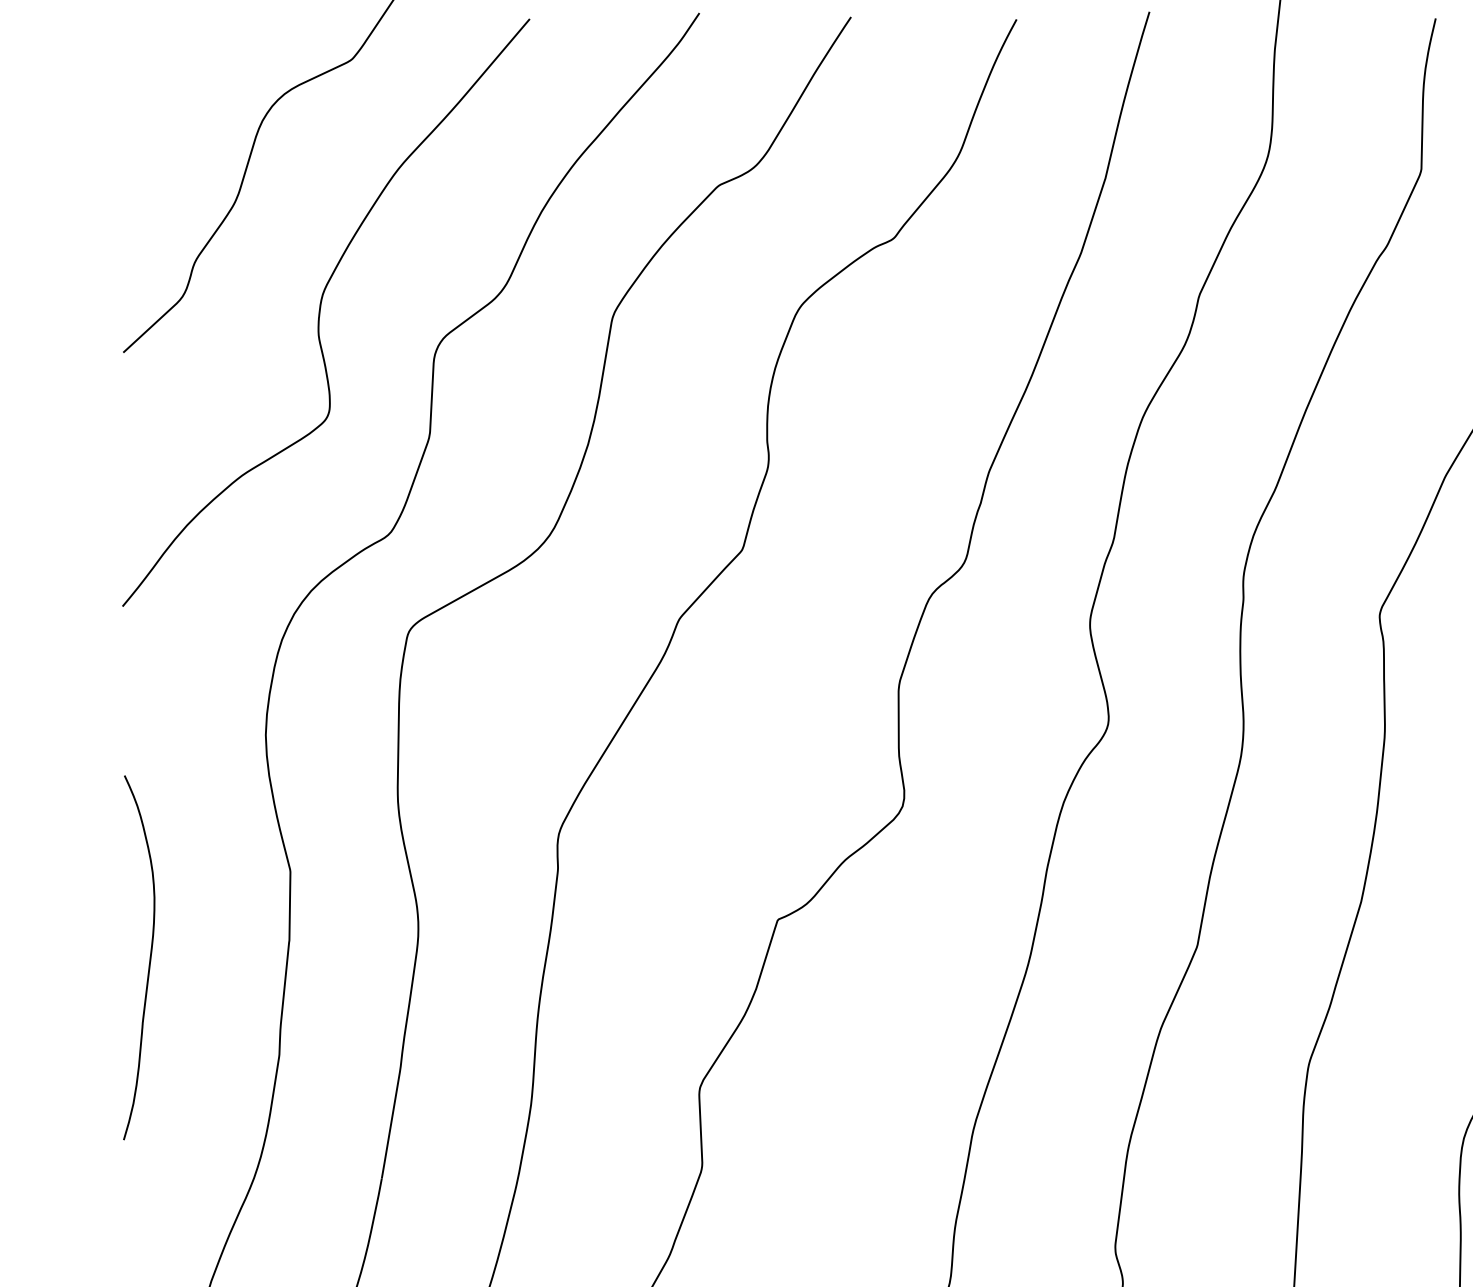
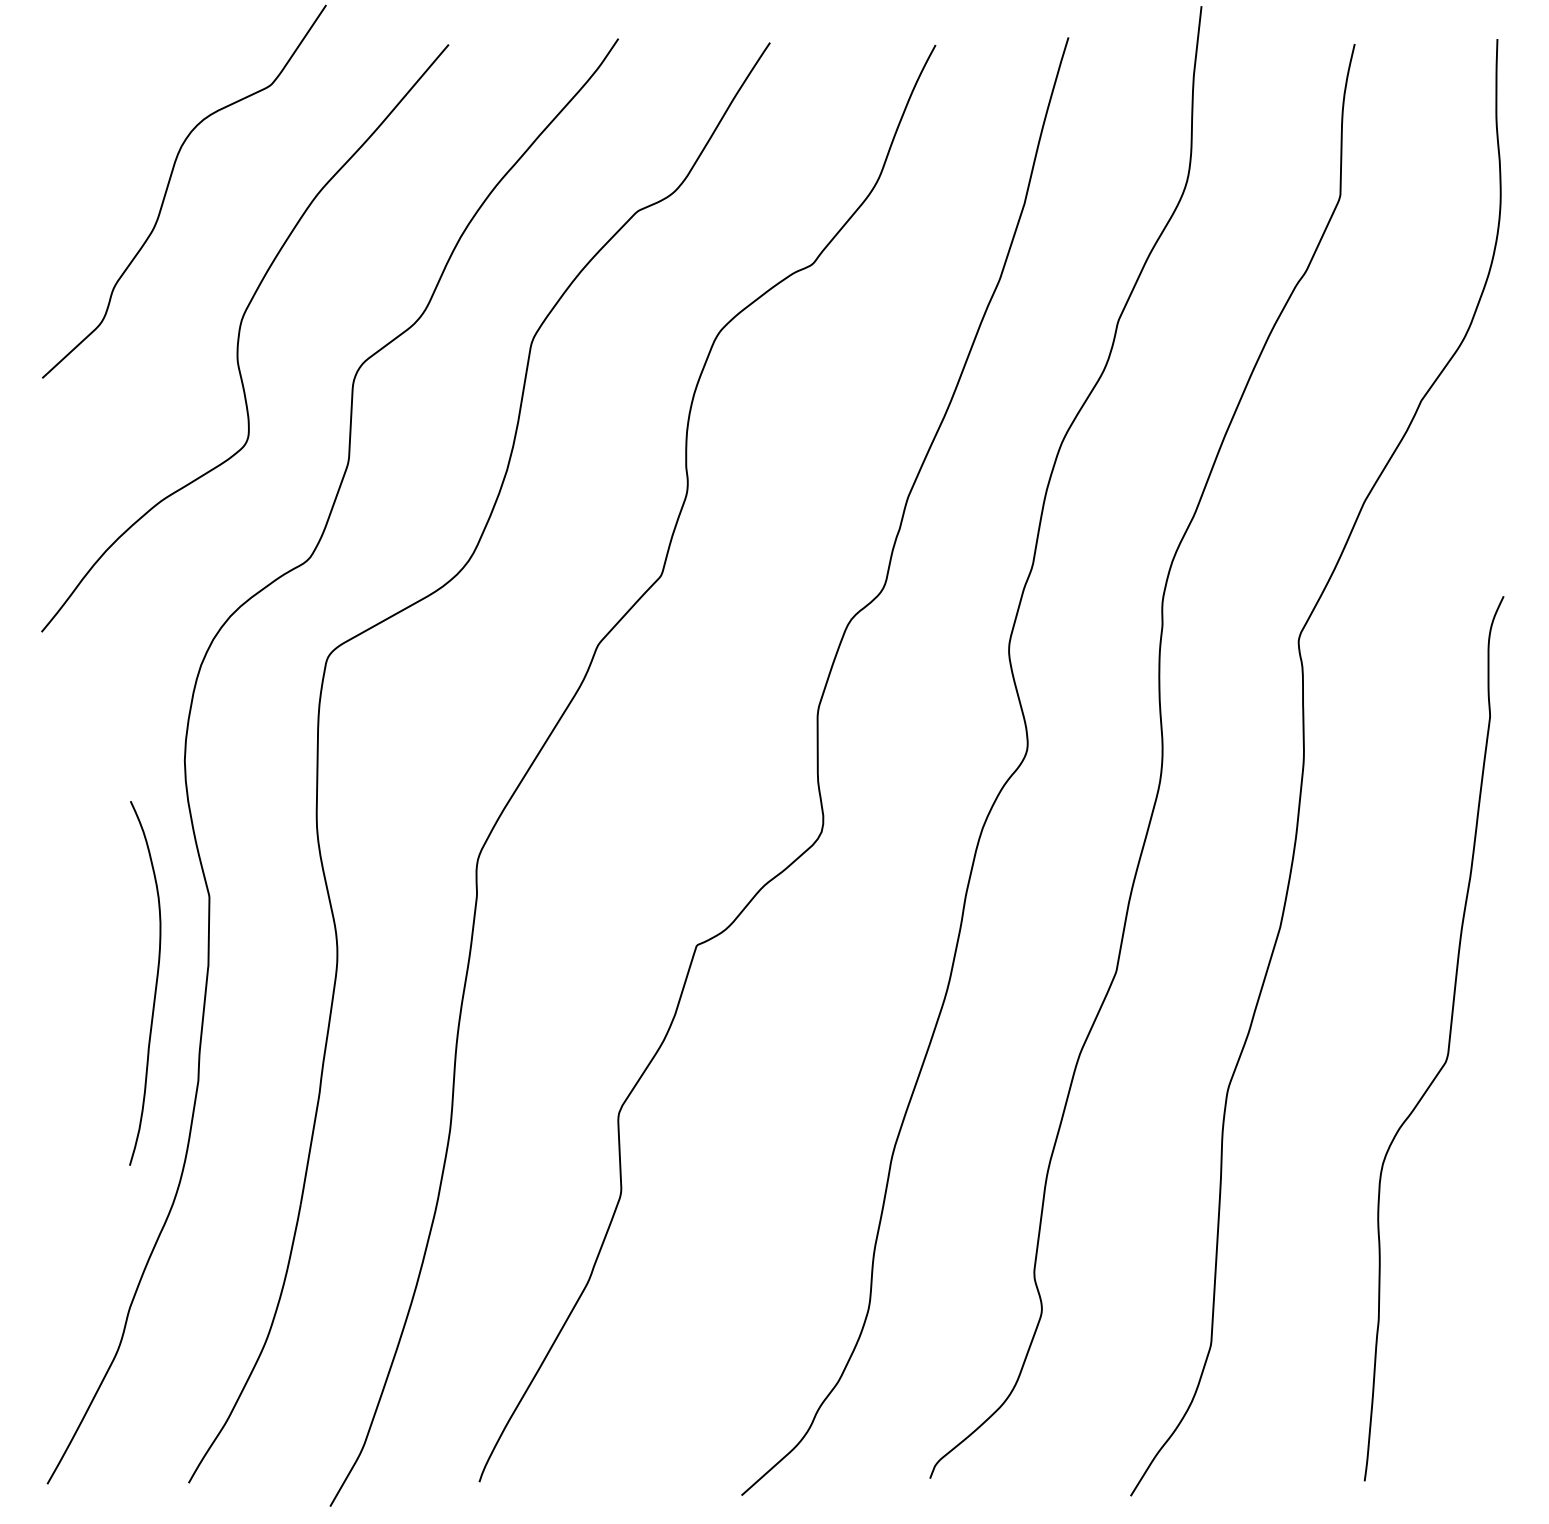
curve: (149, 957) -> (155, 983), moved

